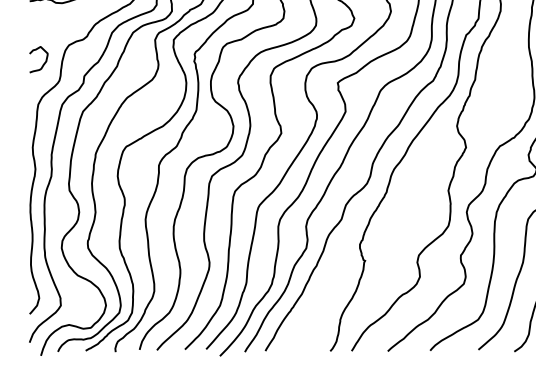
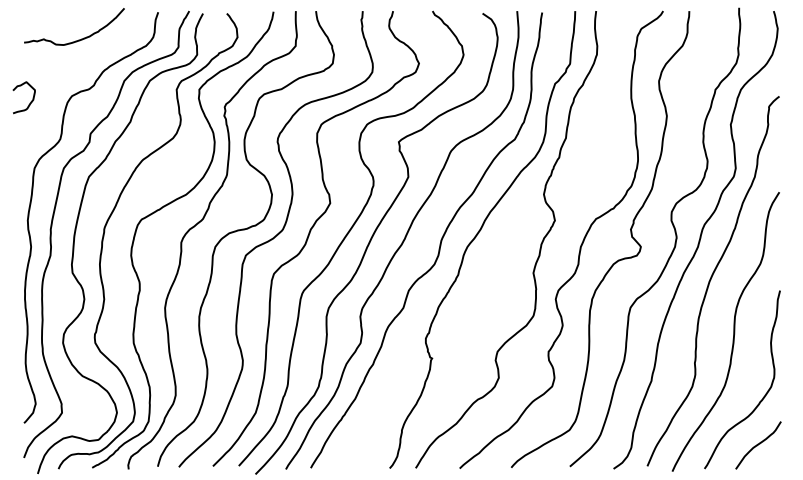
curve: (44, 62) -> (30, 101), moved

